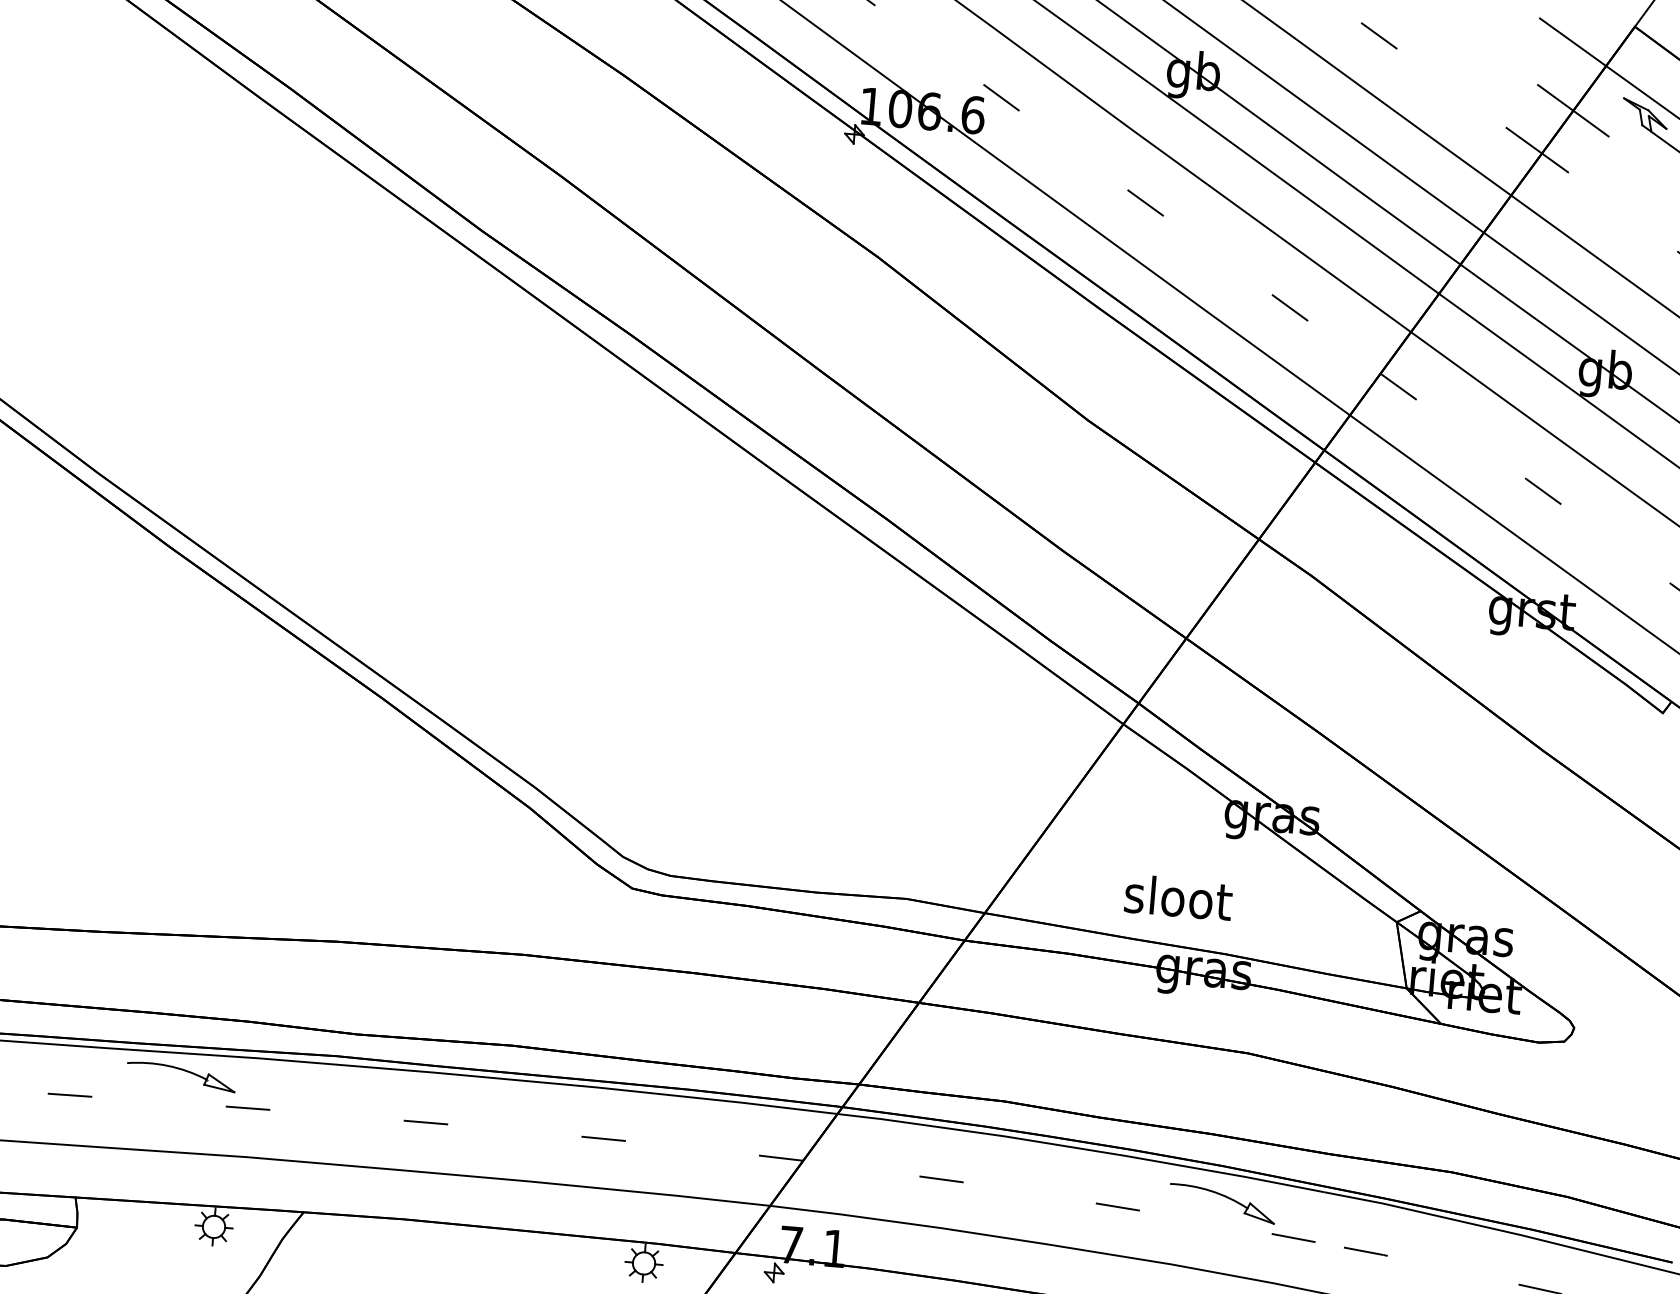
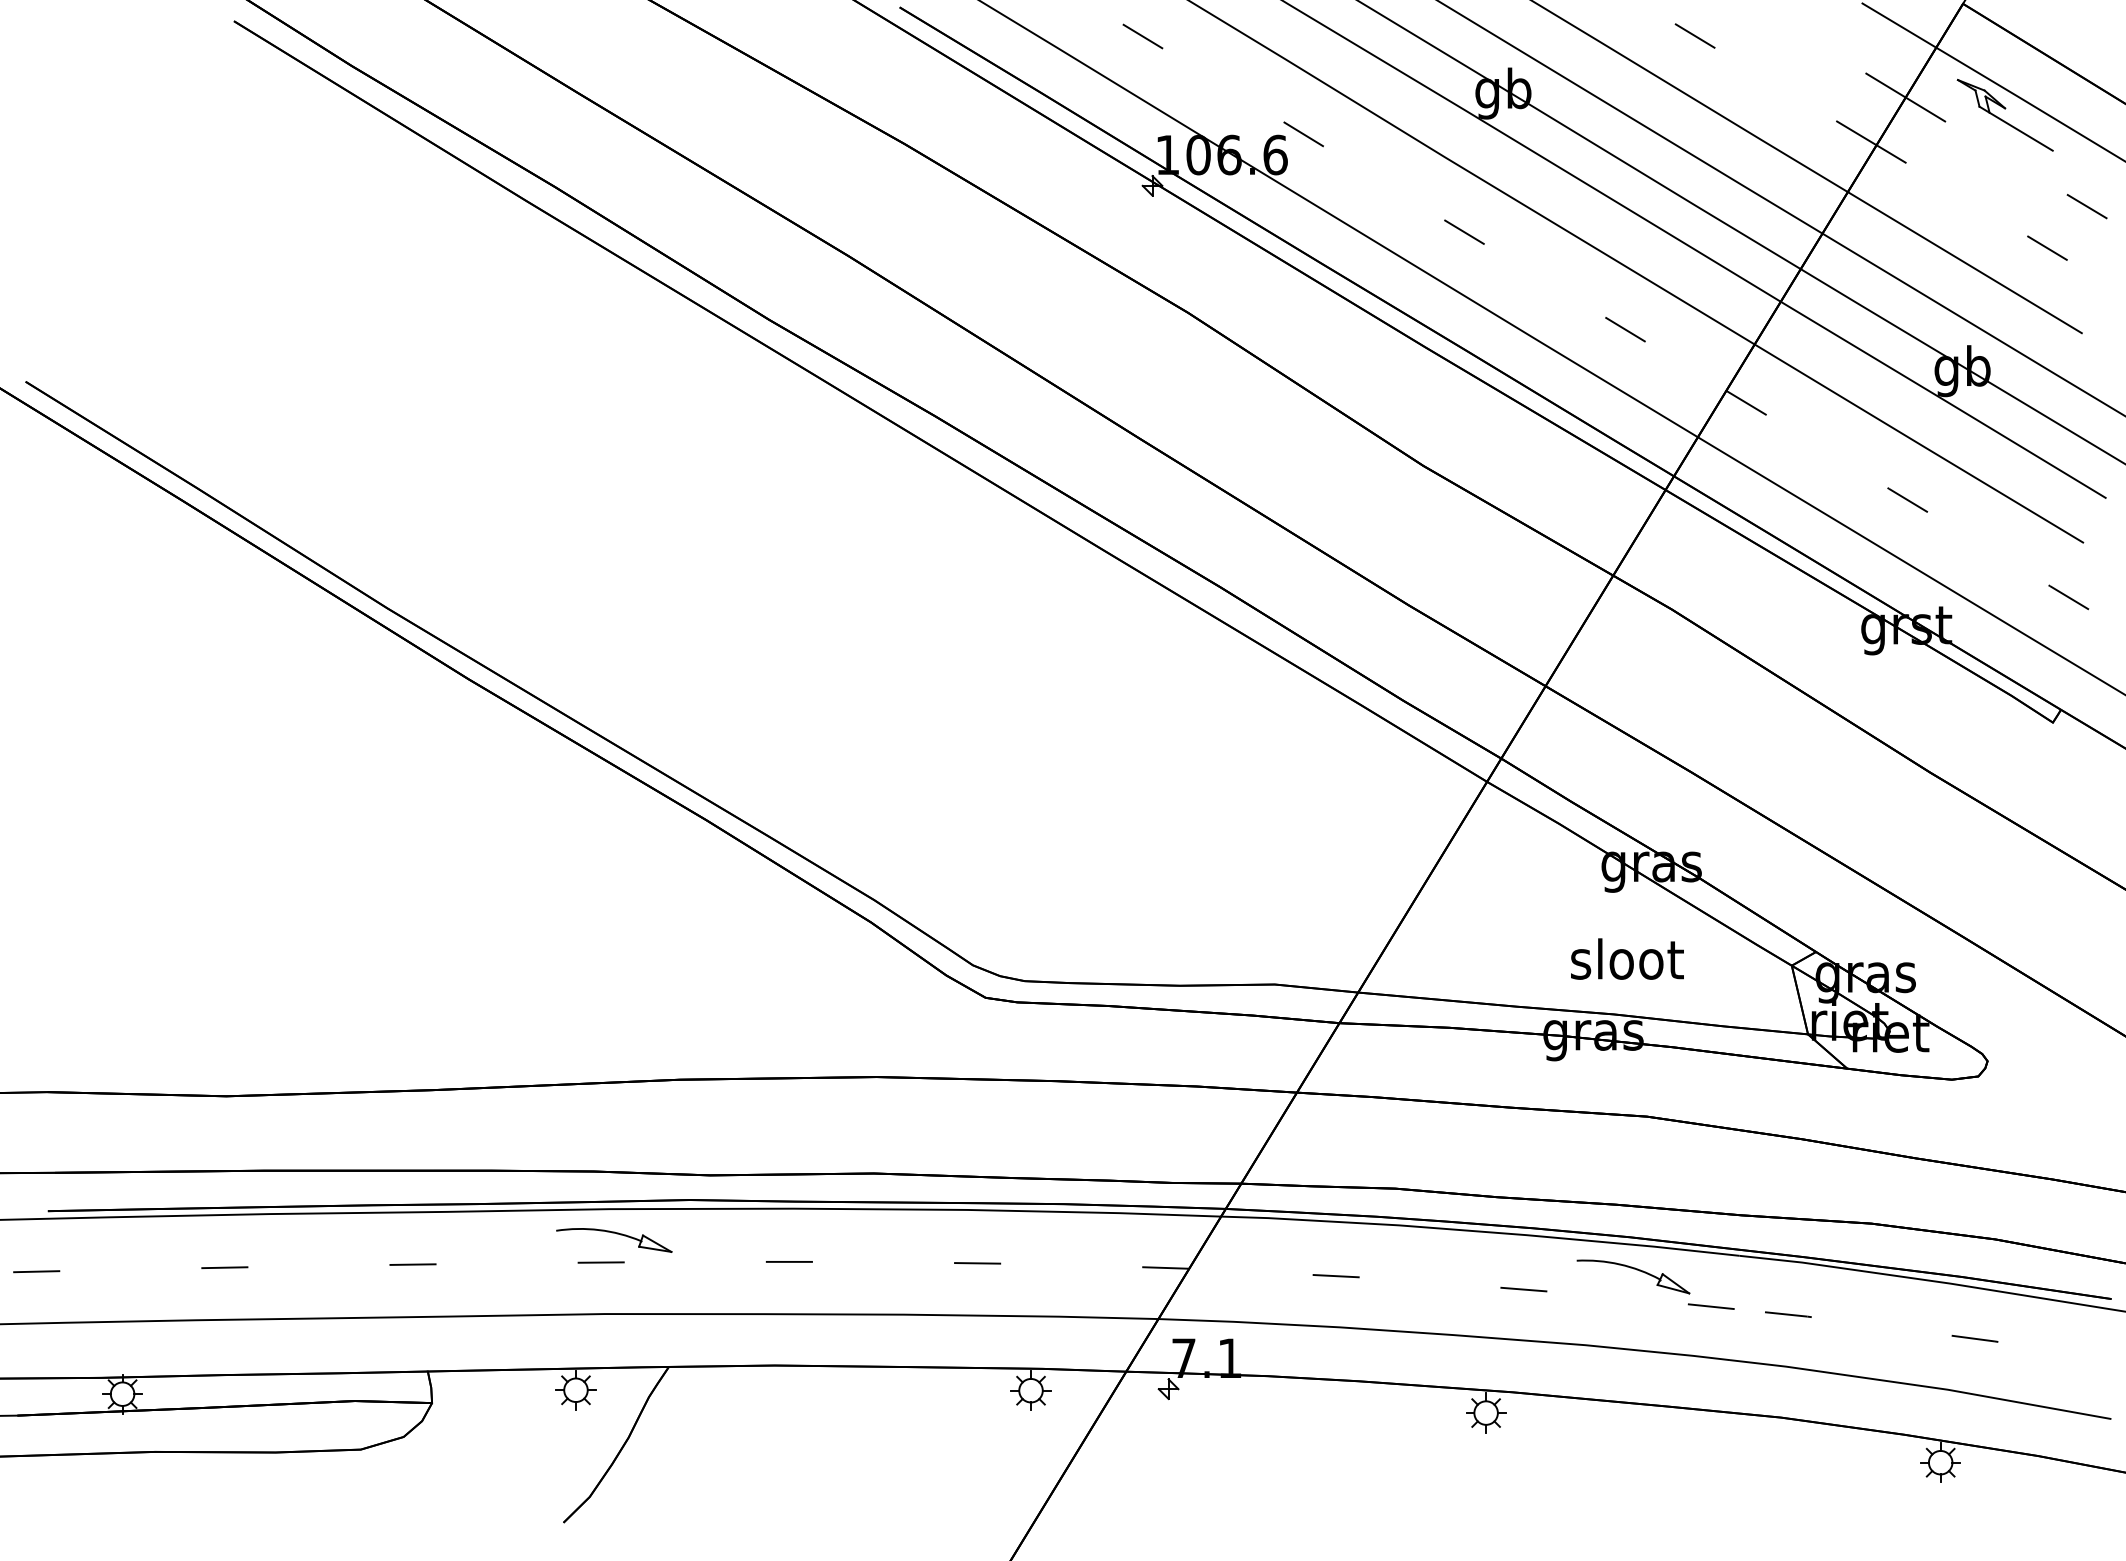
text: (1178, 897) -> (1627, 958), moved
part: (183, 1071) -> (616, 1234), moved

